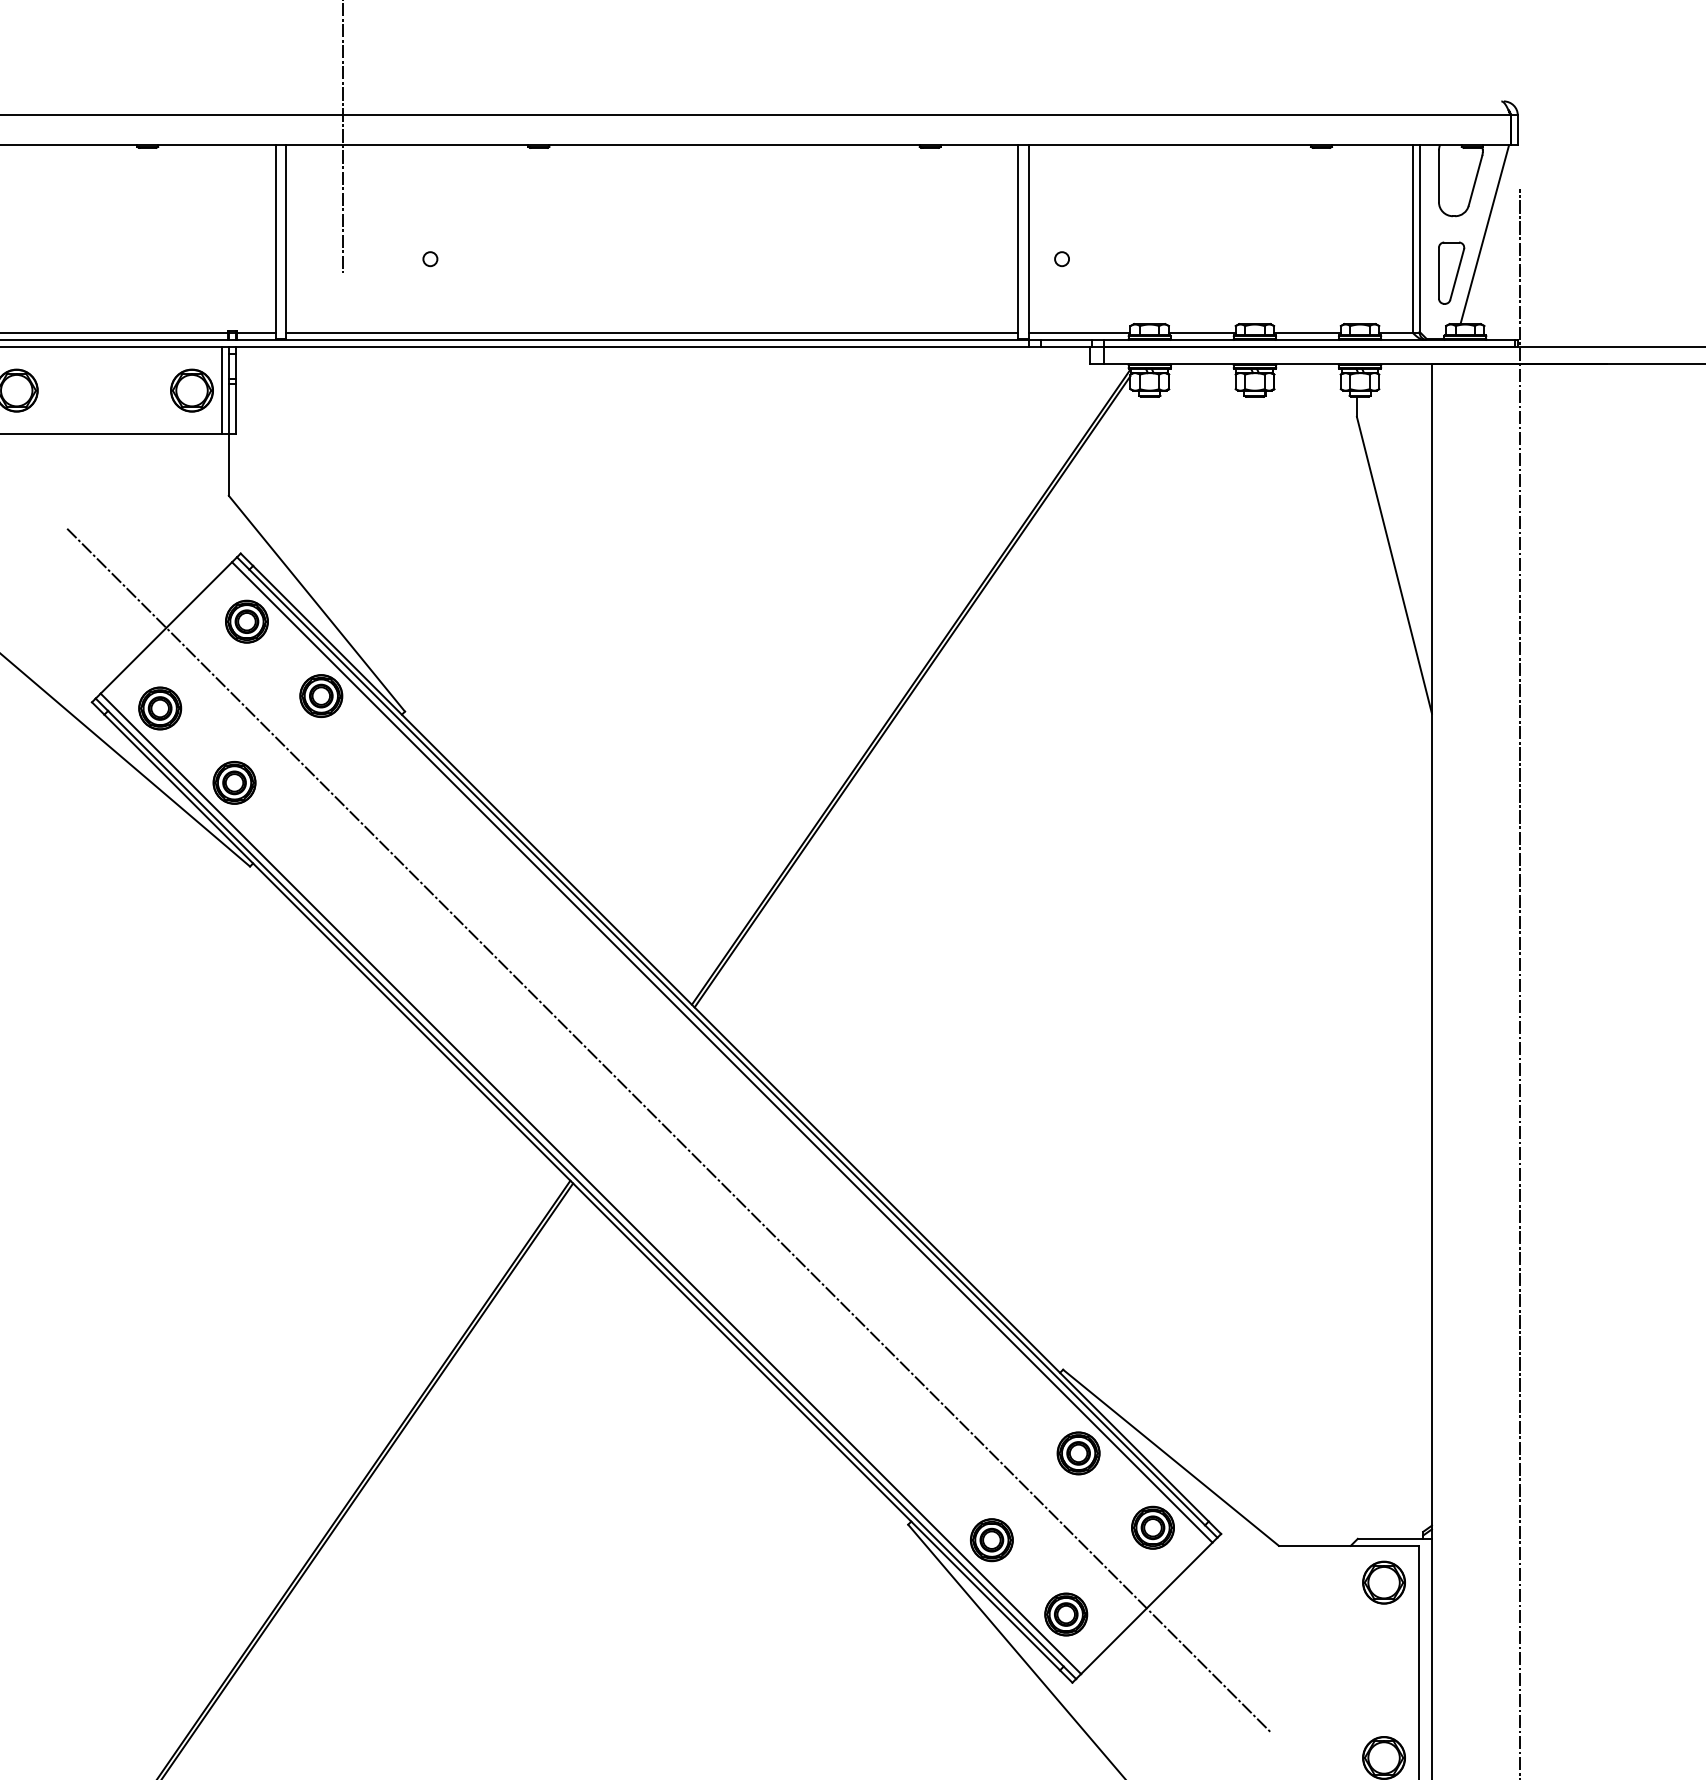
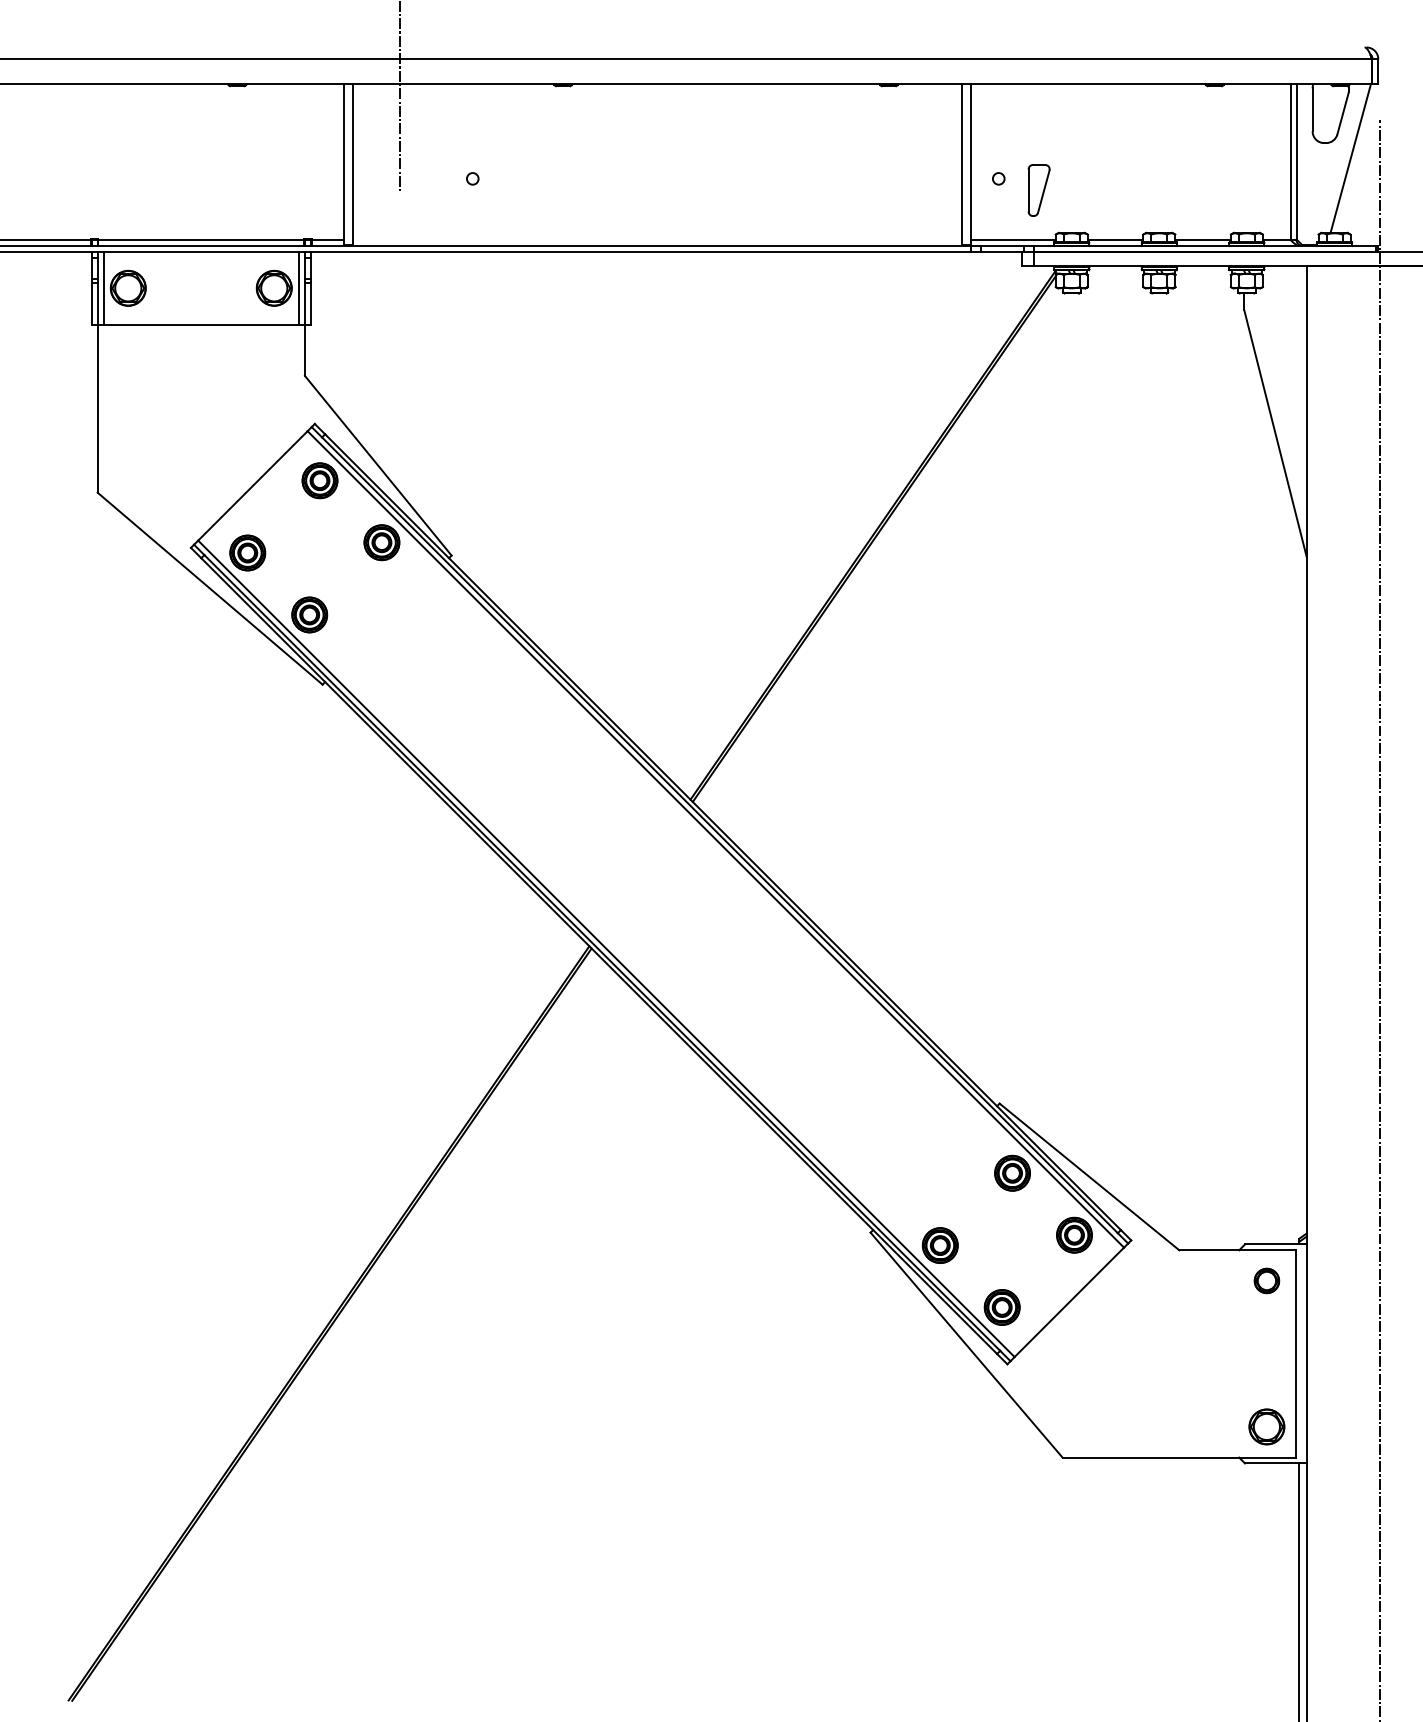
part: (1450, 273) -> (1038, 190), moved
line: (652, 333) -> (657, 240), removed
line: (669, 1130) -> (671, 904), removed
part: (1383, 1582) -> (1266, 1280), size x0.7

